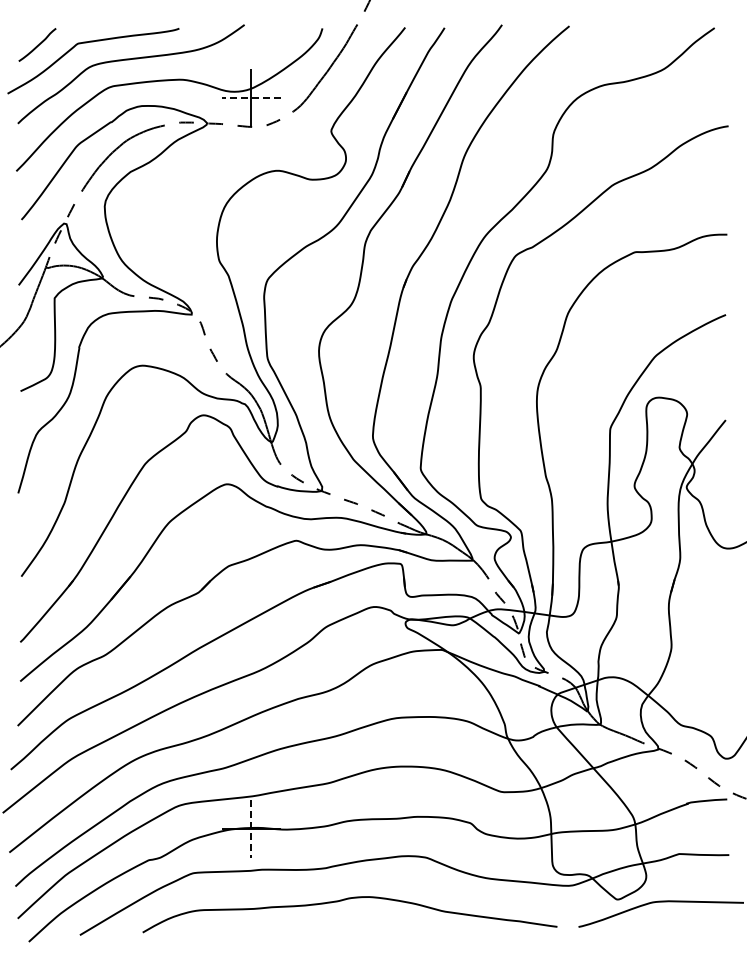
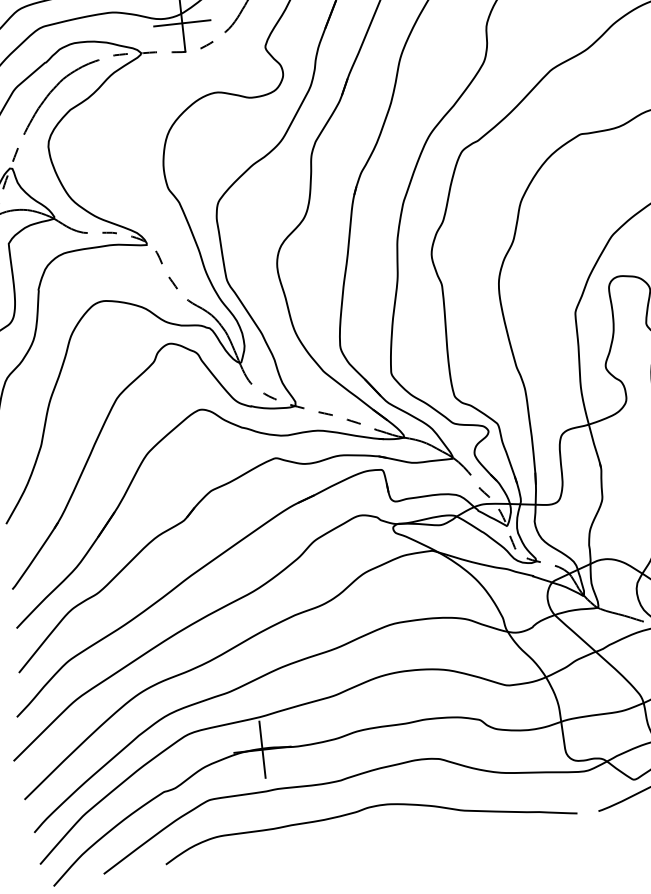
line: (250, 98) -> (181, 23), dashed -> solid
line: (251, 829) -> (262, 750), dashed -> solid

